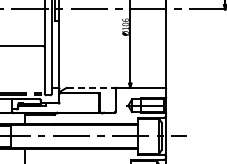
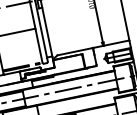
line: (91, 87) -> (75, 51), dashed -> solid

